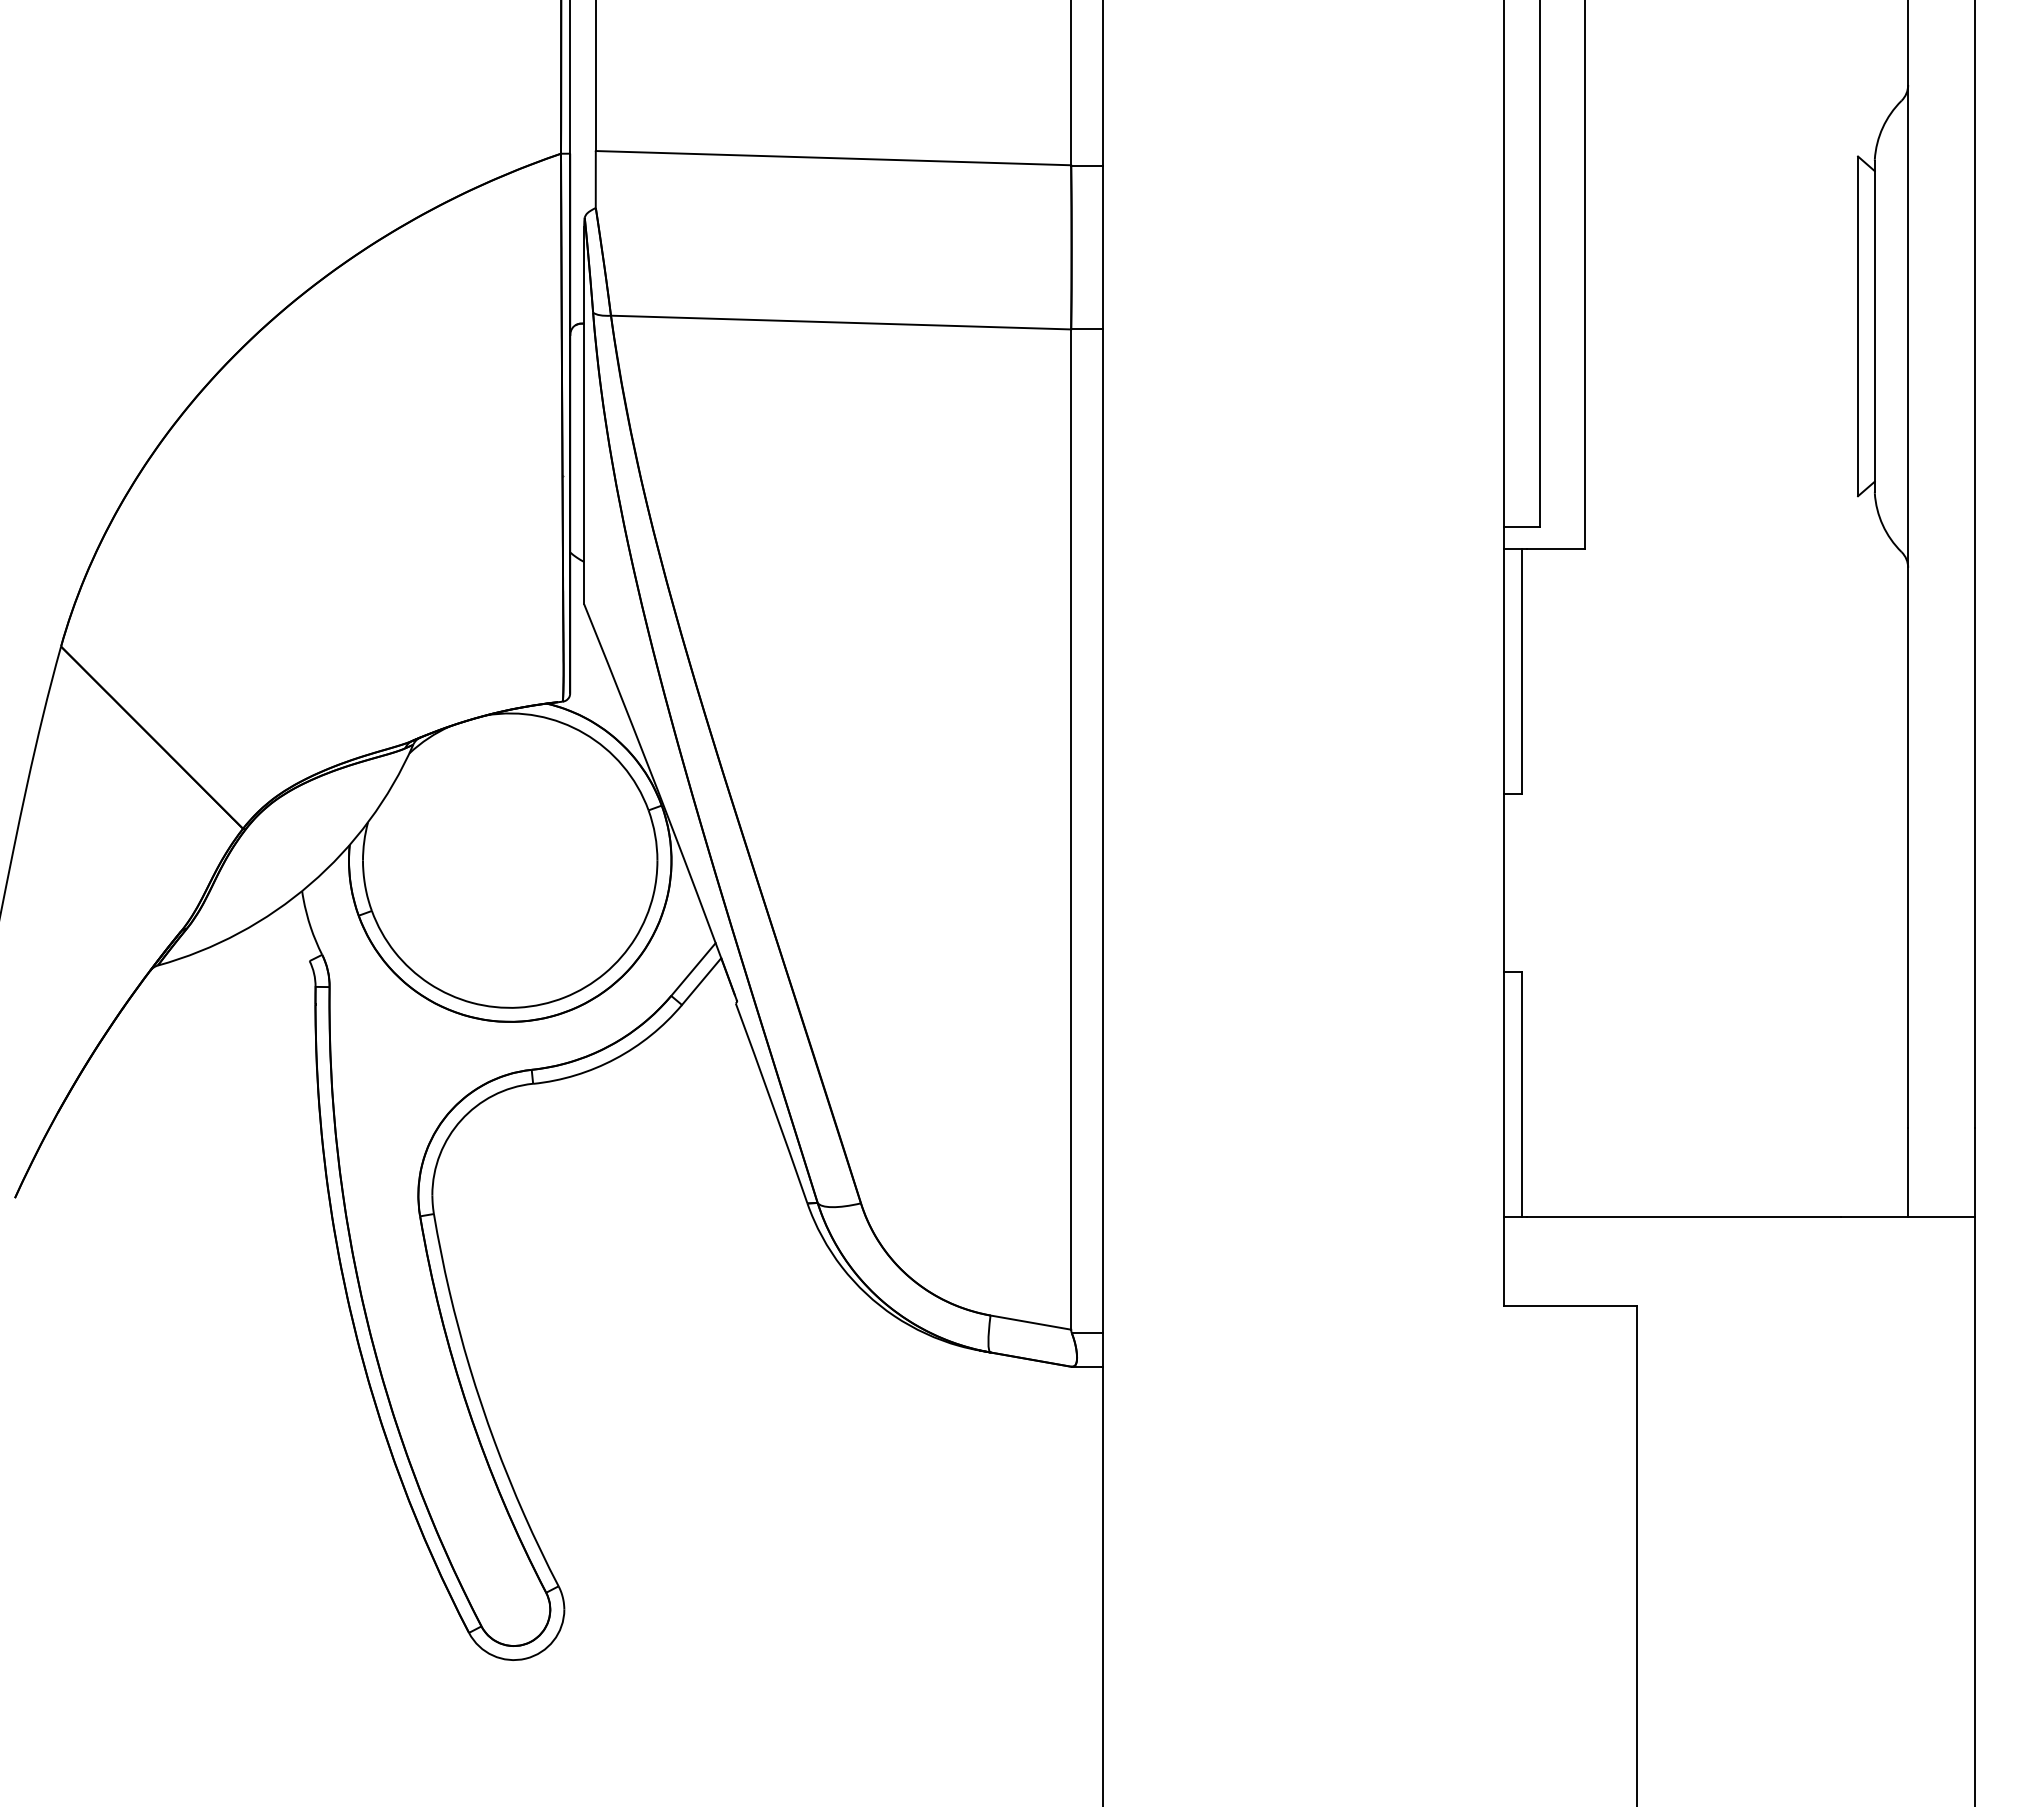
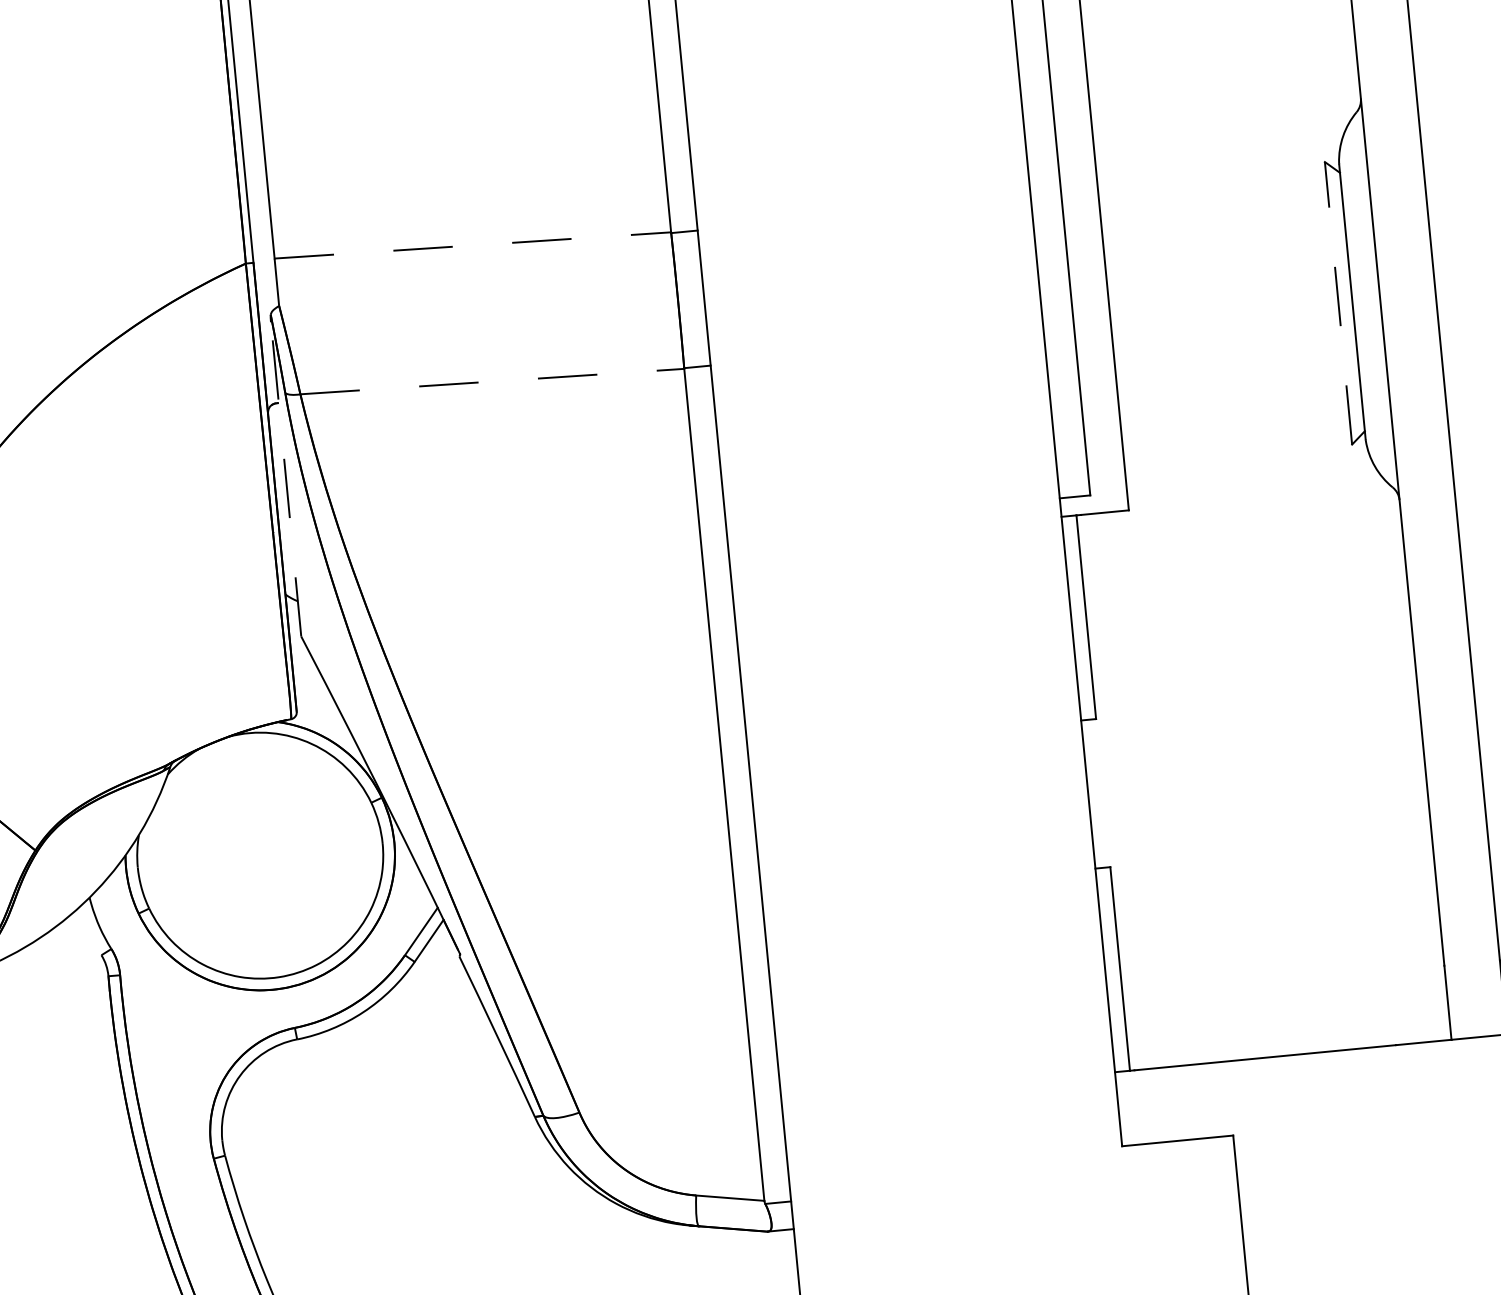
line: (833, 158) -> (472, 245), solid -> dashed
line: (841, 322) -> (492, 381), solid -> dashed
line: (1858, 326) -> (1338, 303), solid -> dashed
line: (584, 415) -> (286, 479), solid -> dashed

